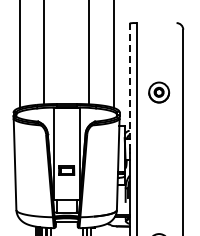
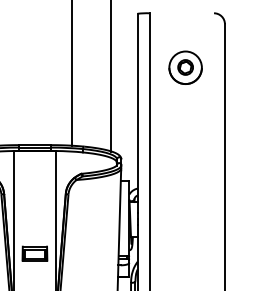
line: (129, 84) -> (137, 113), dashed -> solid
part: (159, 92) -> (186, 67), moved

